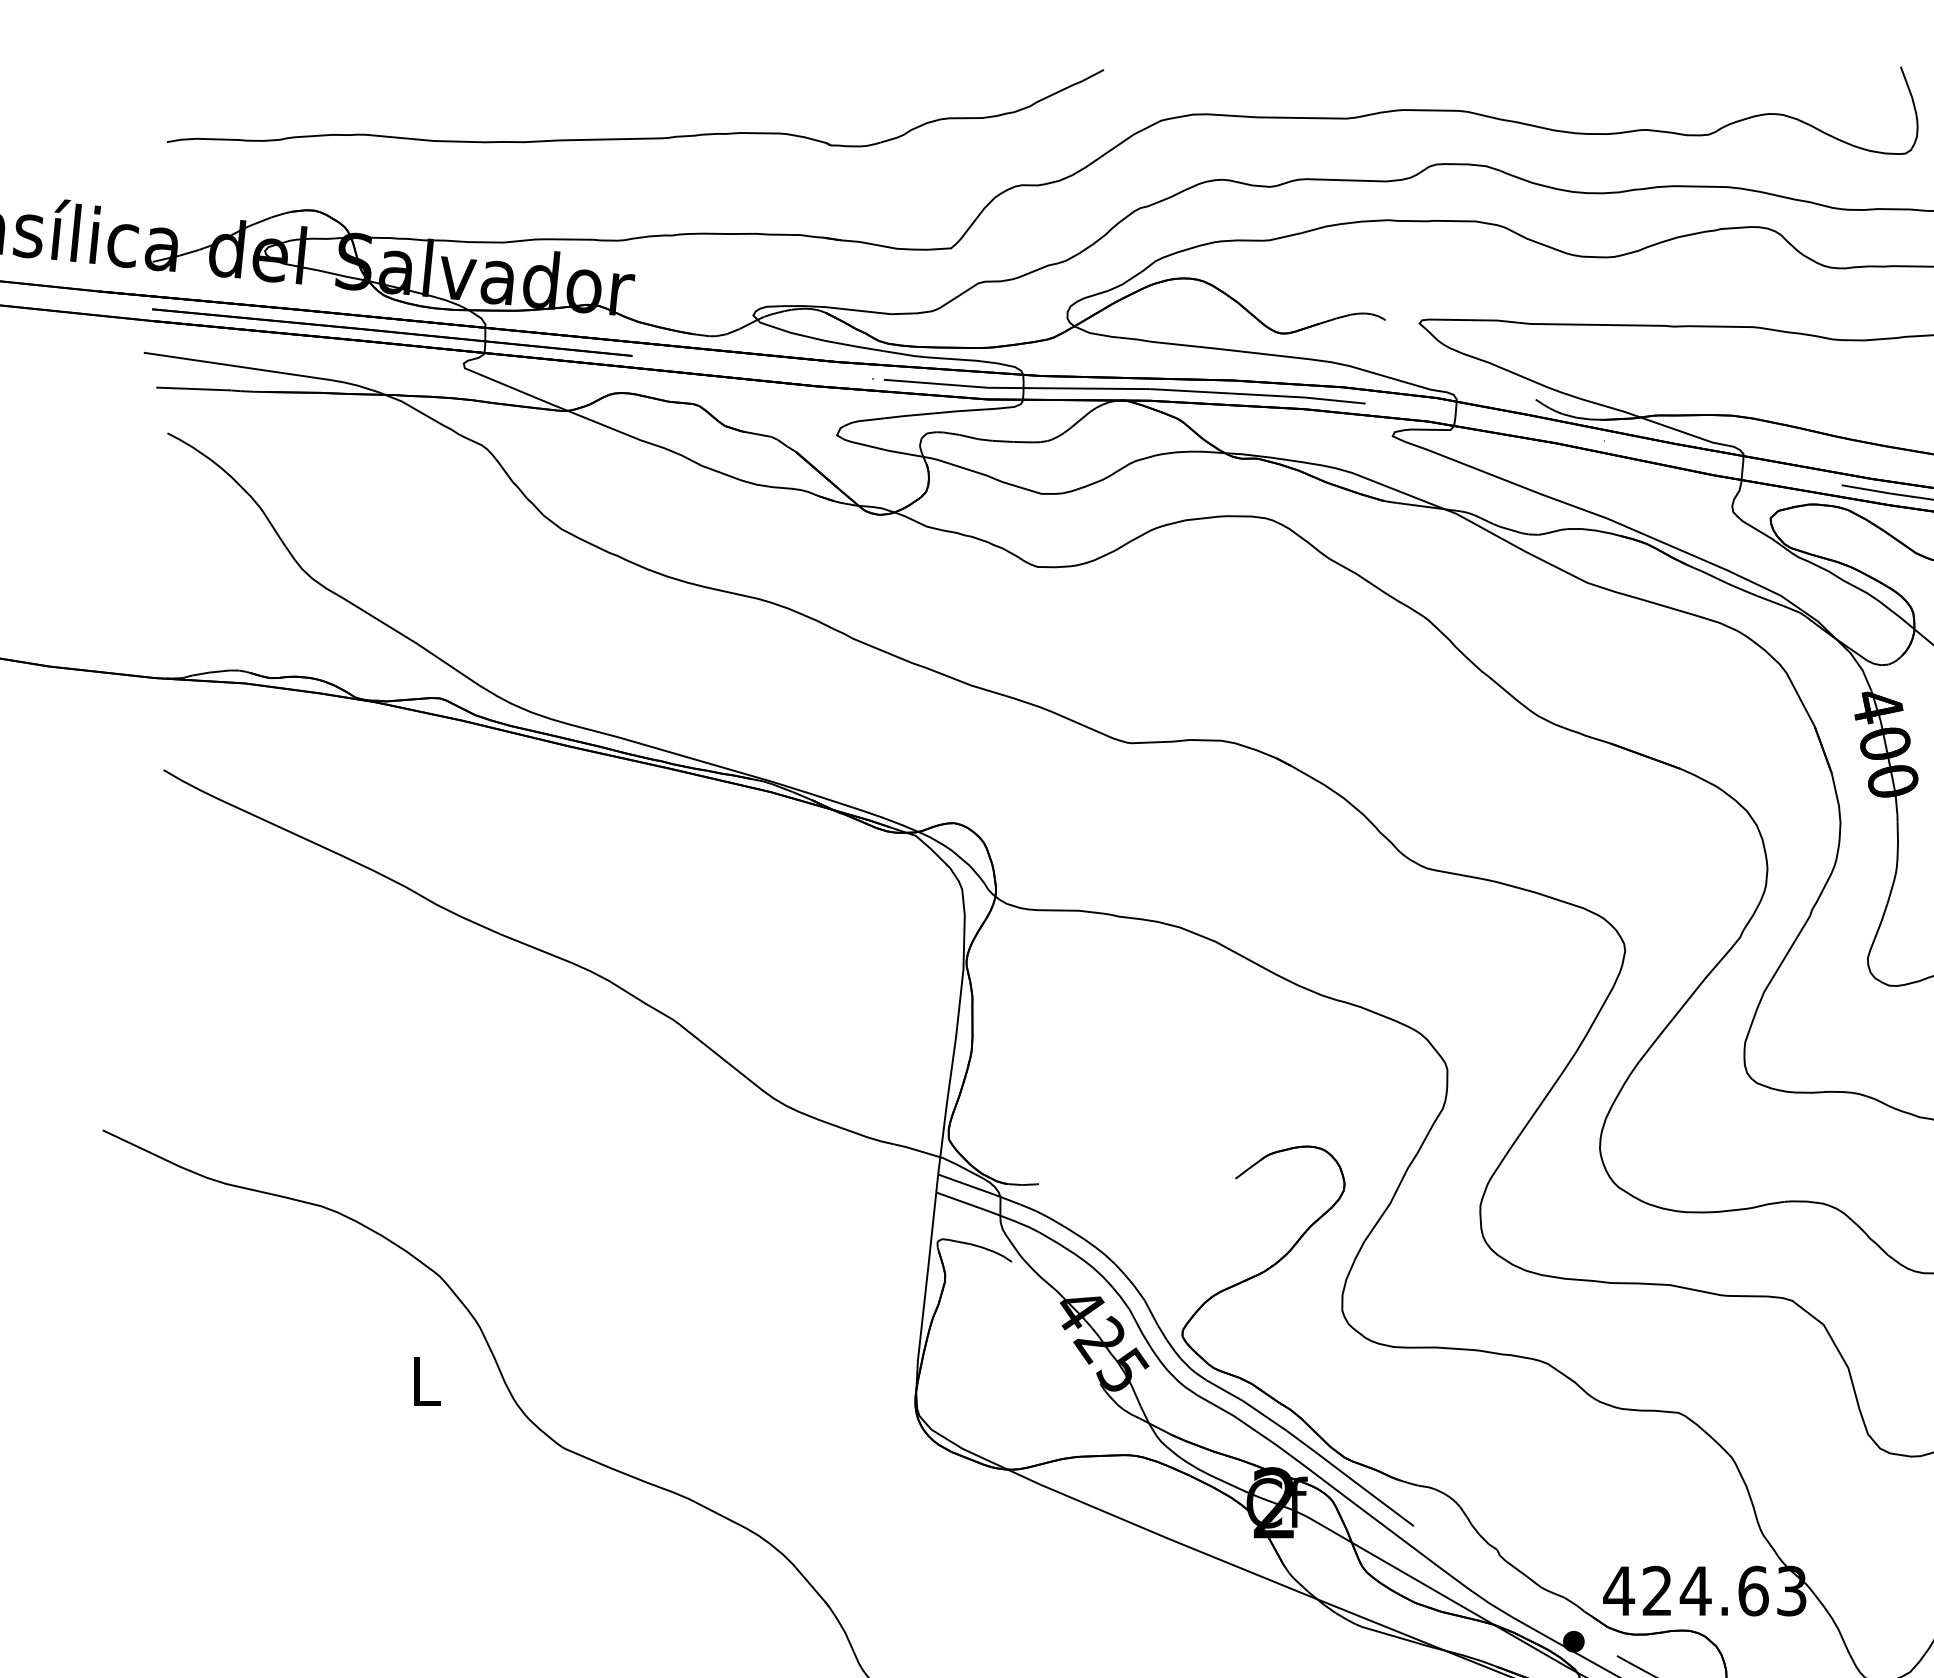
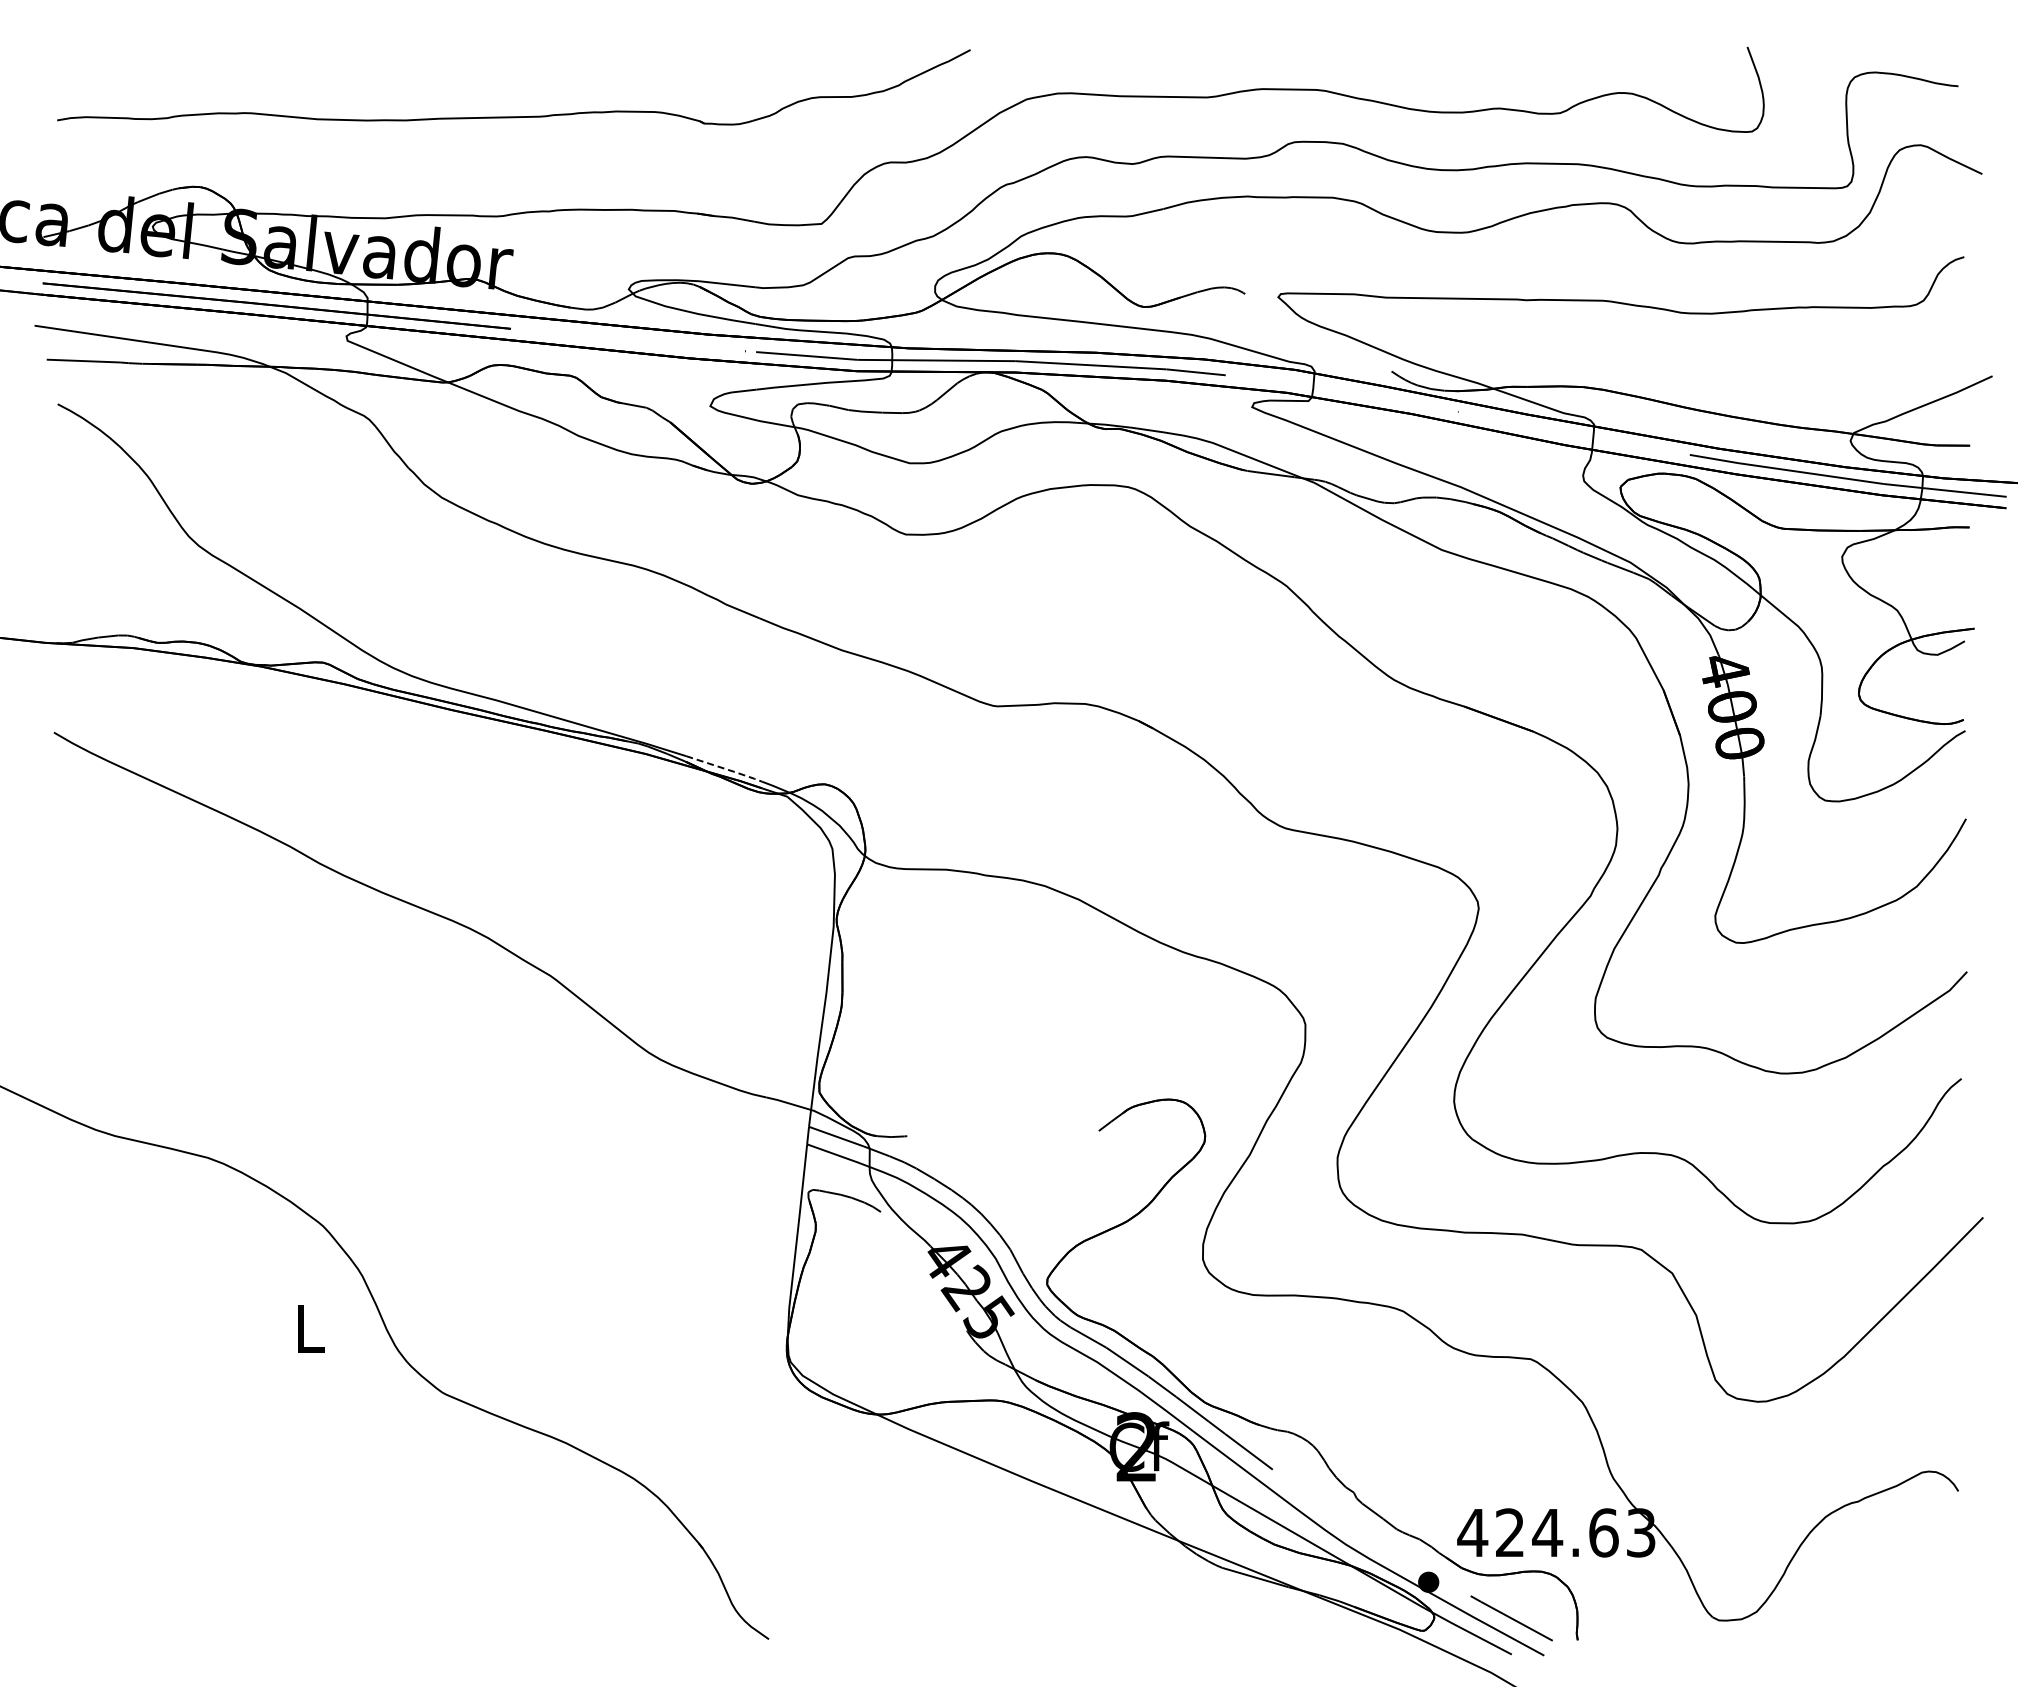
line: (852, 807) -> (725, 769), solid -> dashed

